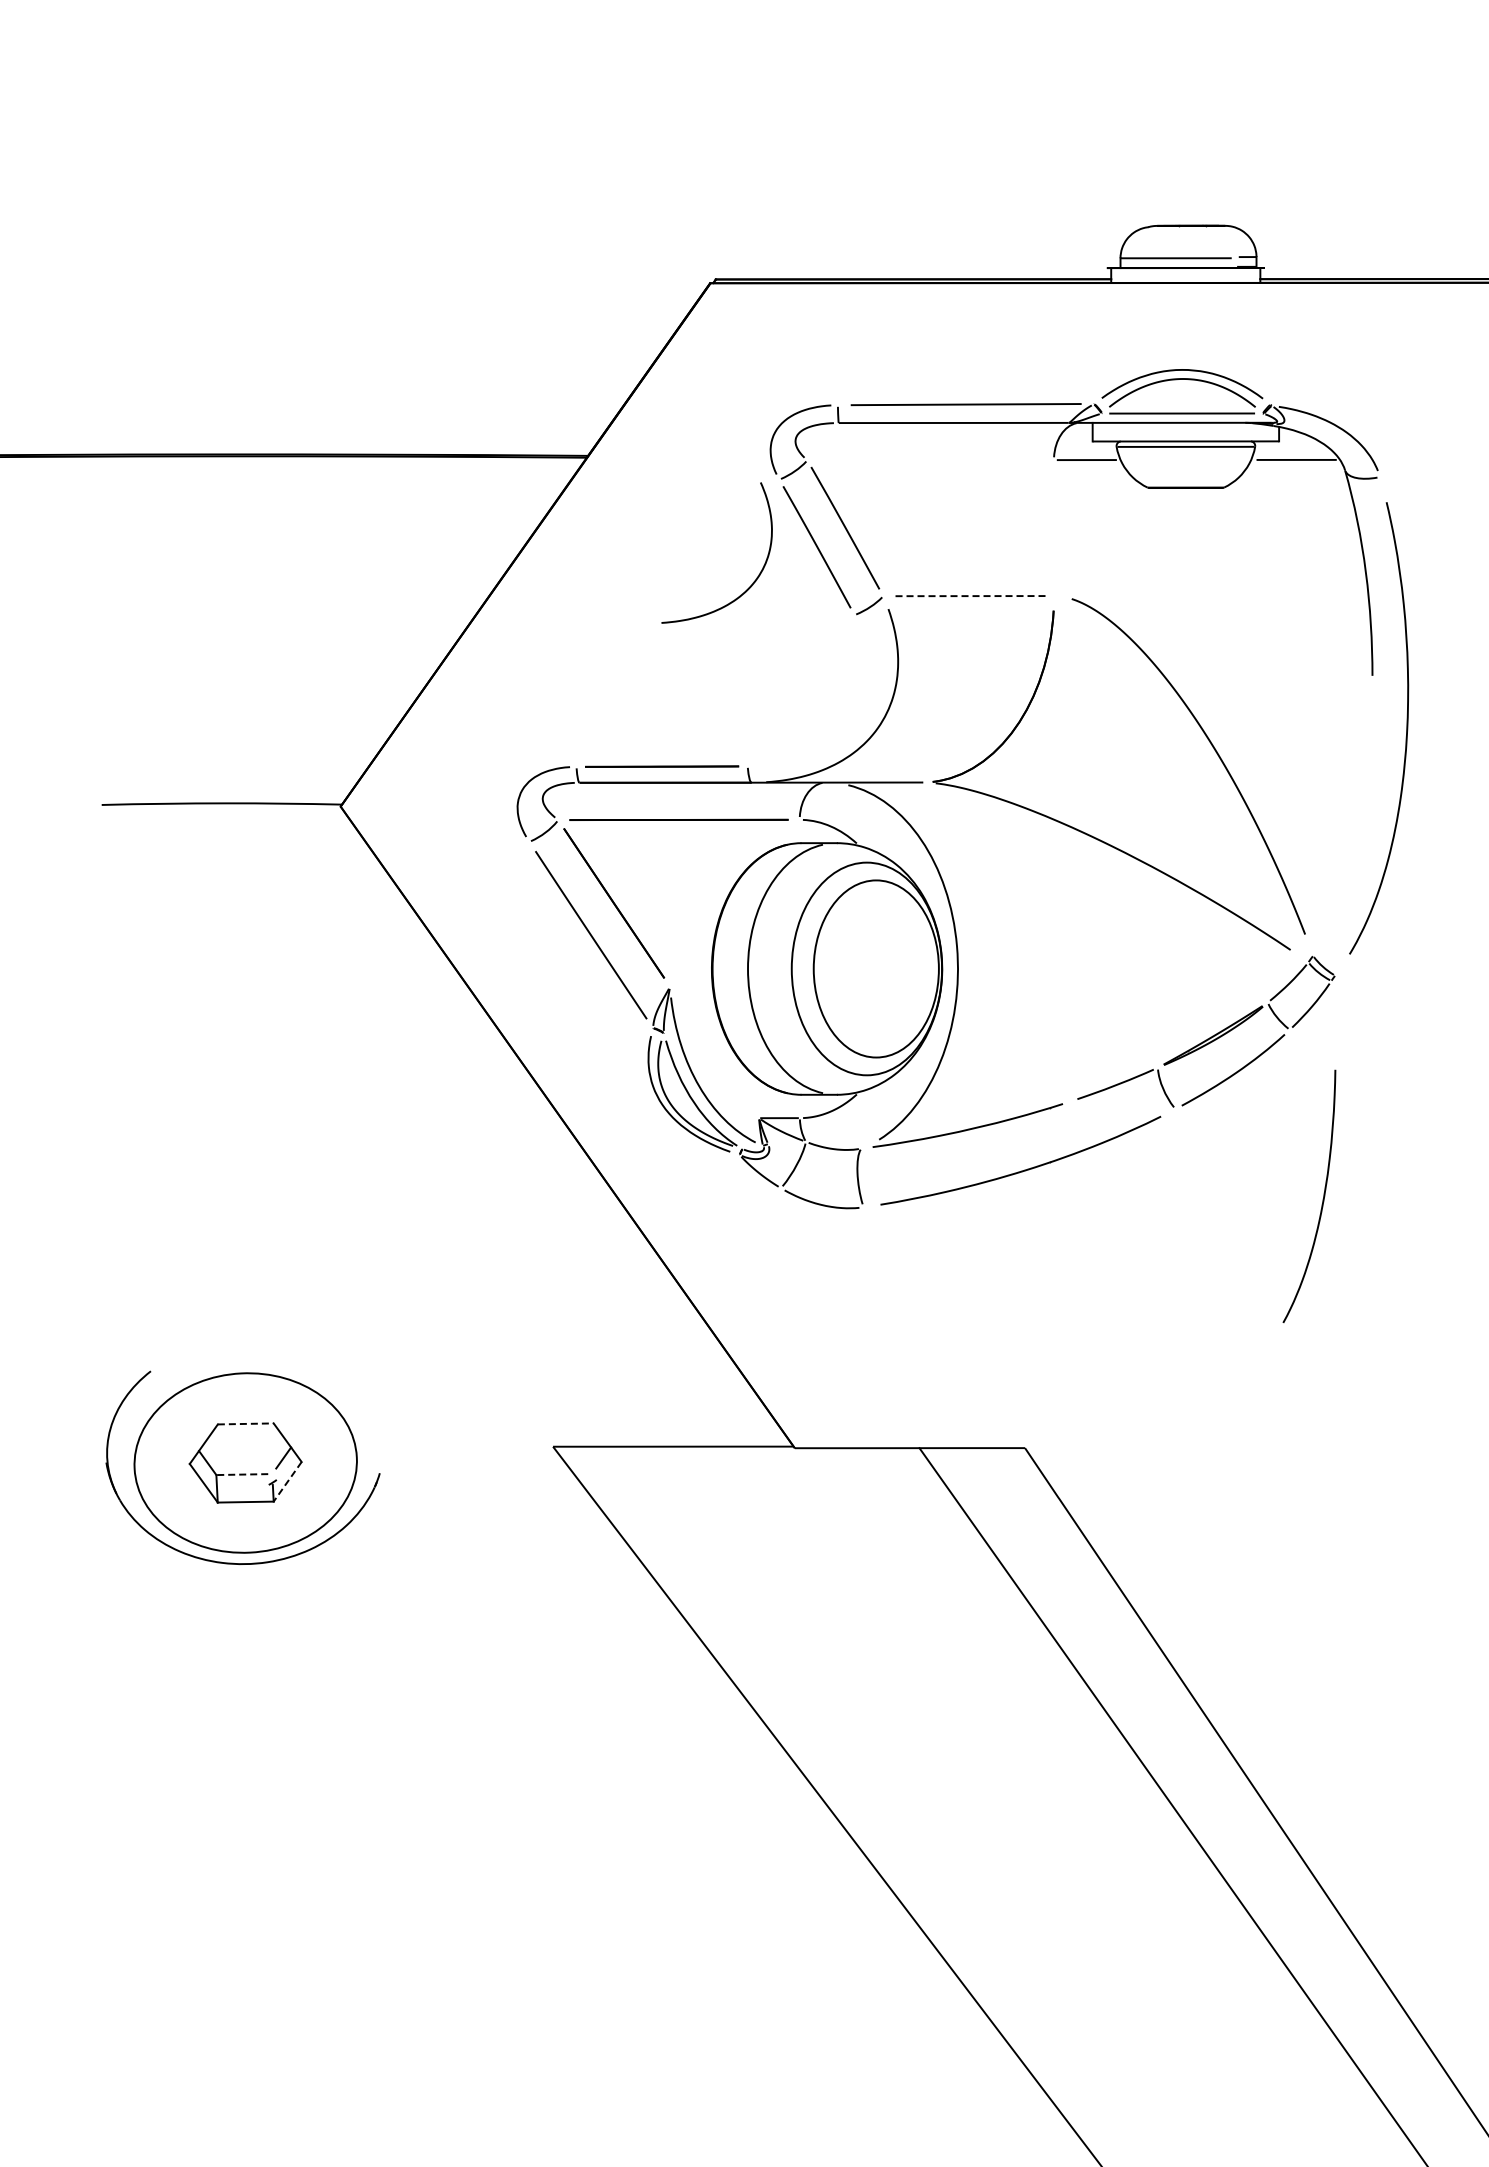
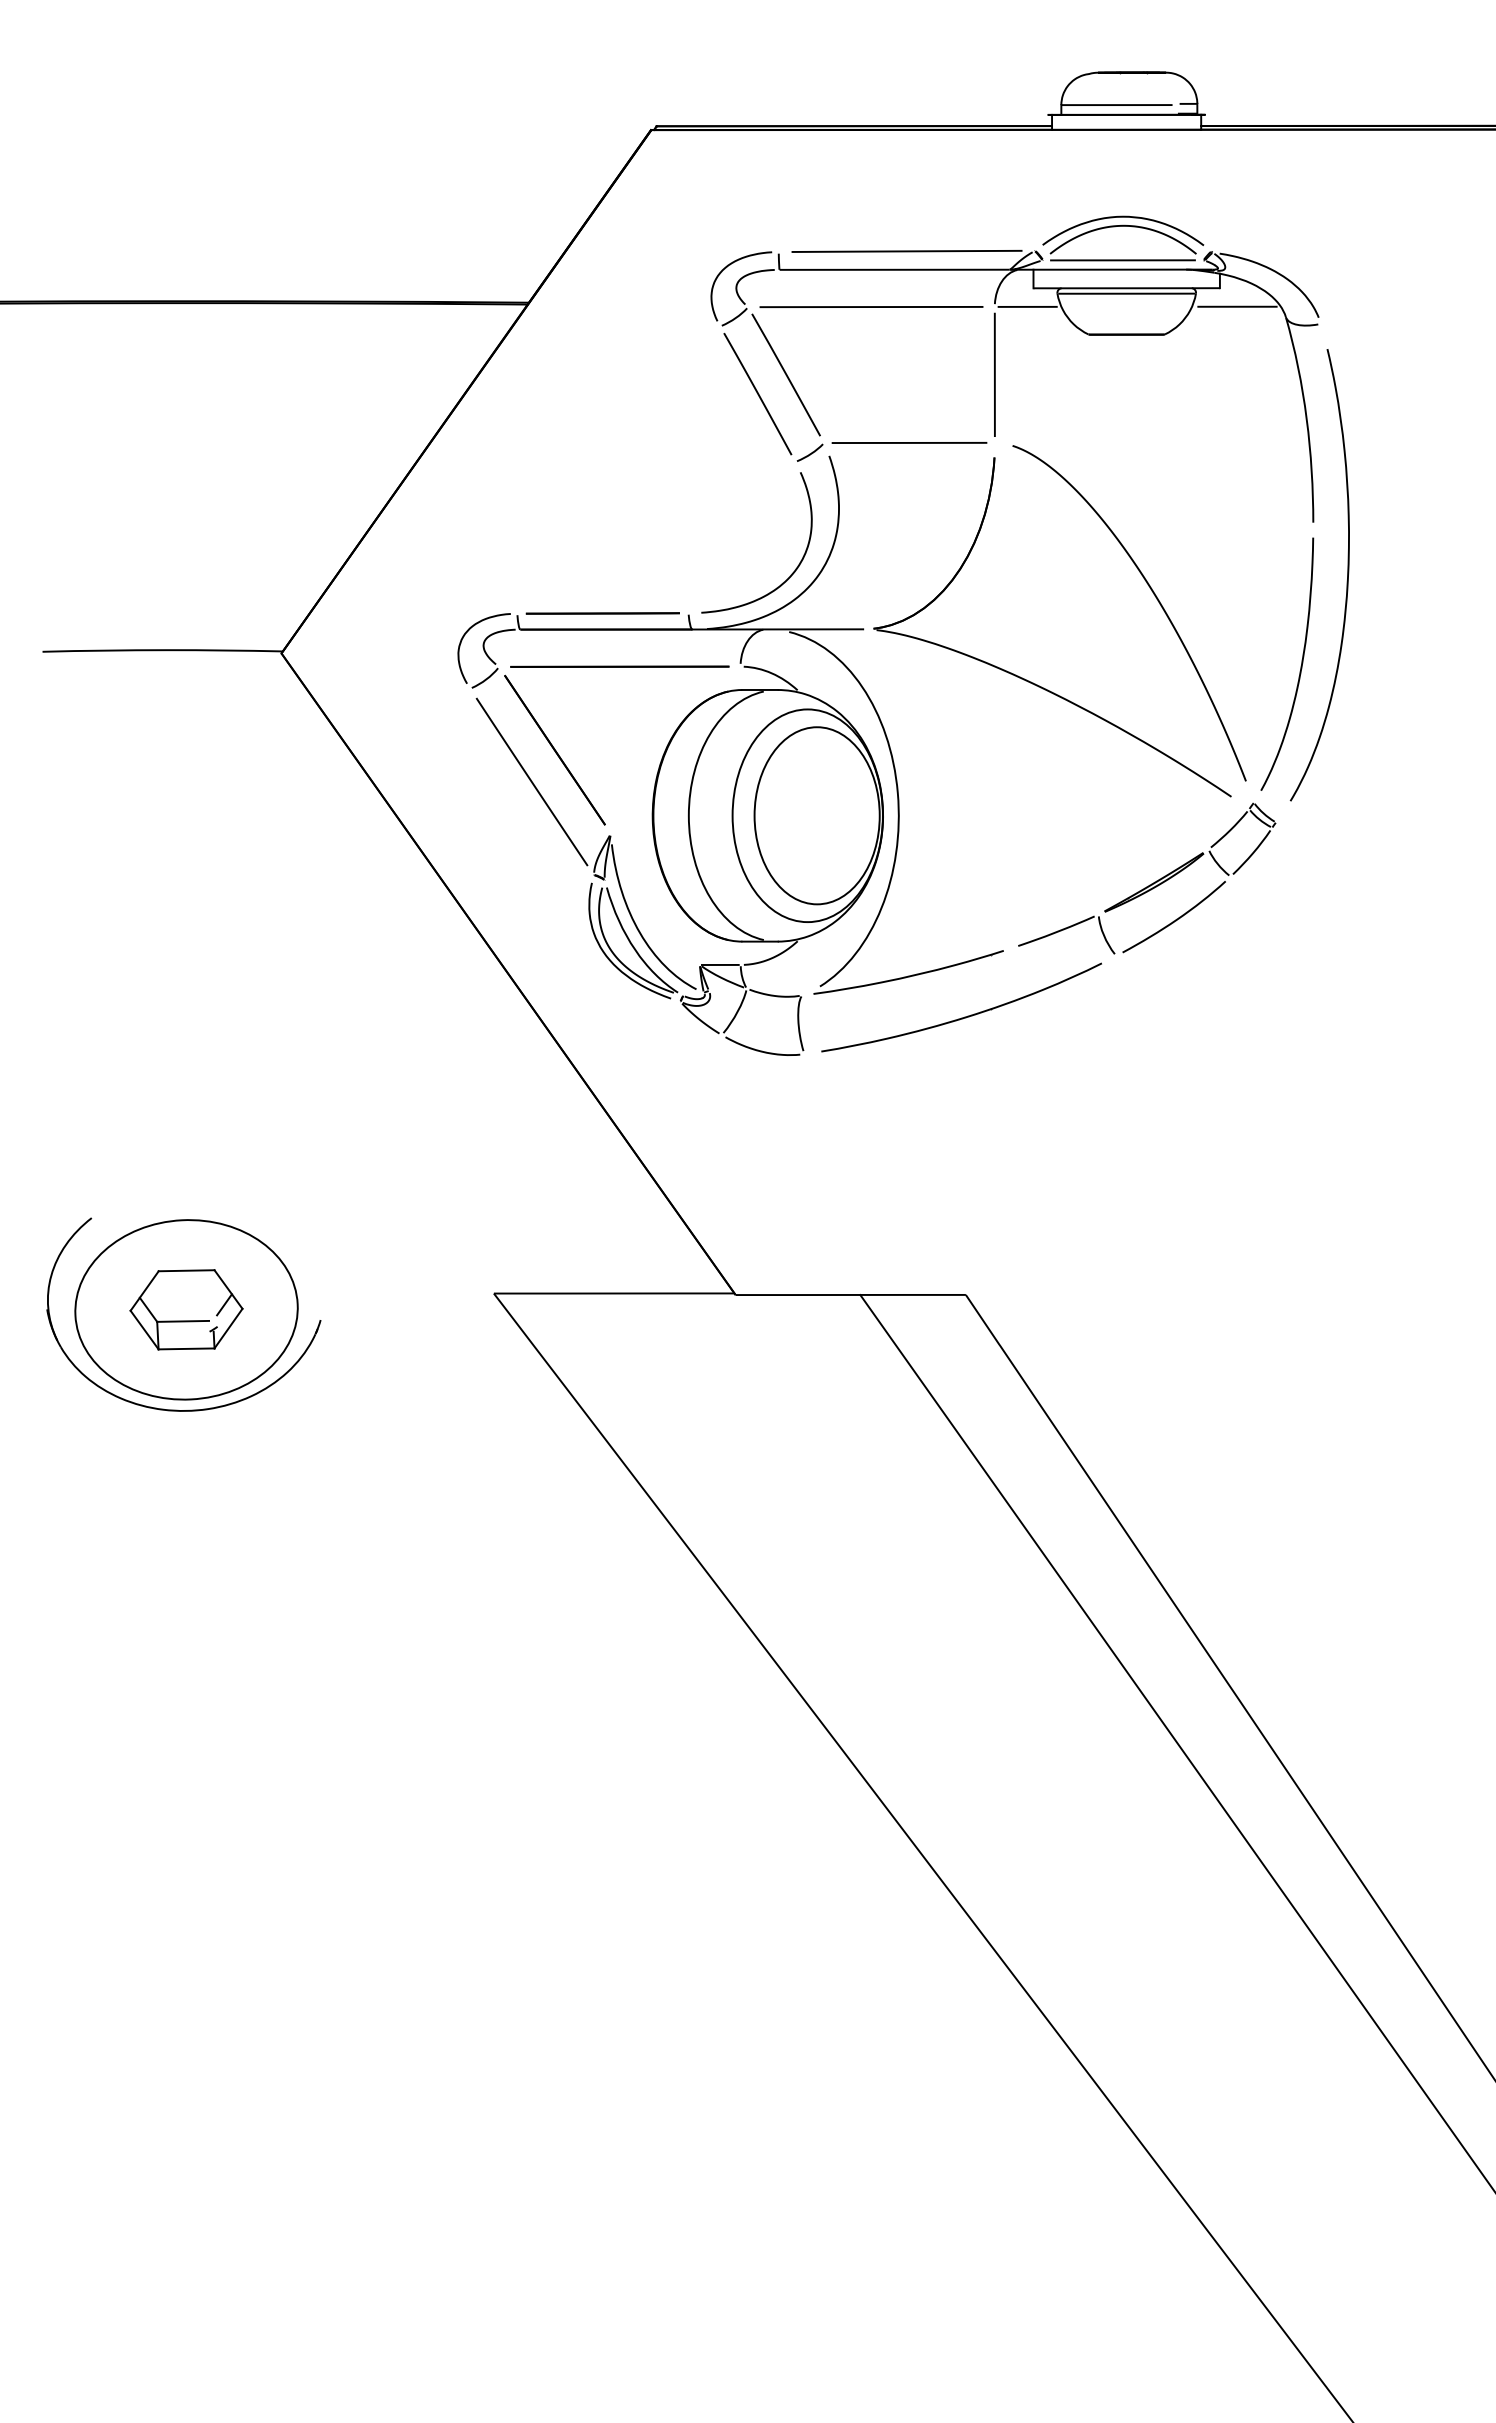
line: (930, 459) -> (871, 306), added
line: (1053, 527) -> (994, 374), added
curve: (751, 583) -> (791, 573), moved
line: (968, 595) -> (909, 442), dashed -> solid
curve: (1322, 1198) -> (1300, 666), moved
line: (245, 1423) -> (186, 1270), dashed -> solid
line: (242, 1474) -> (183, 1321), dashed -> solid
line: (287, 1482) -> (228, 1329), dashed -> solid

